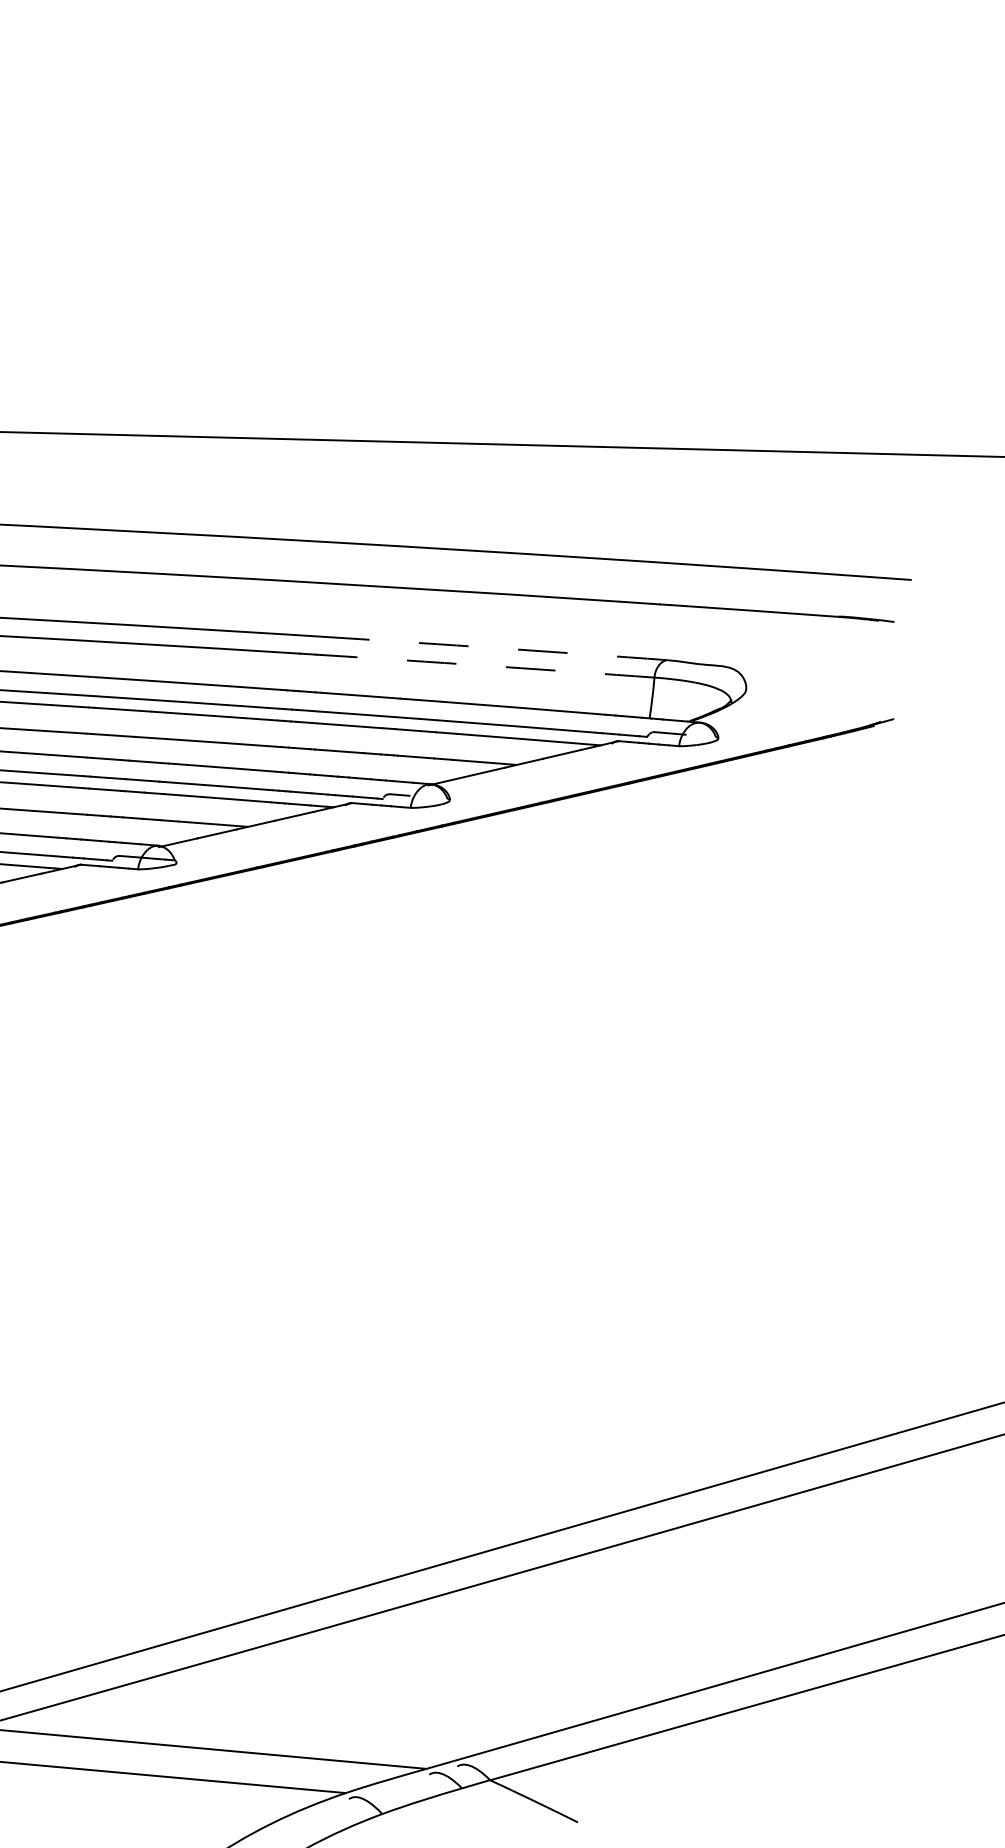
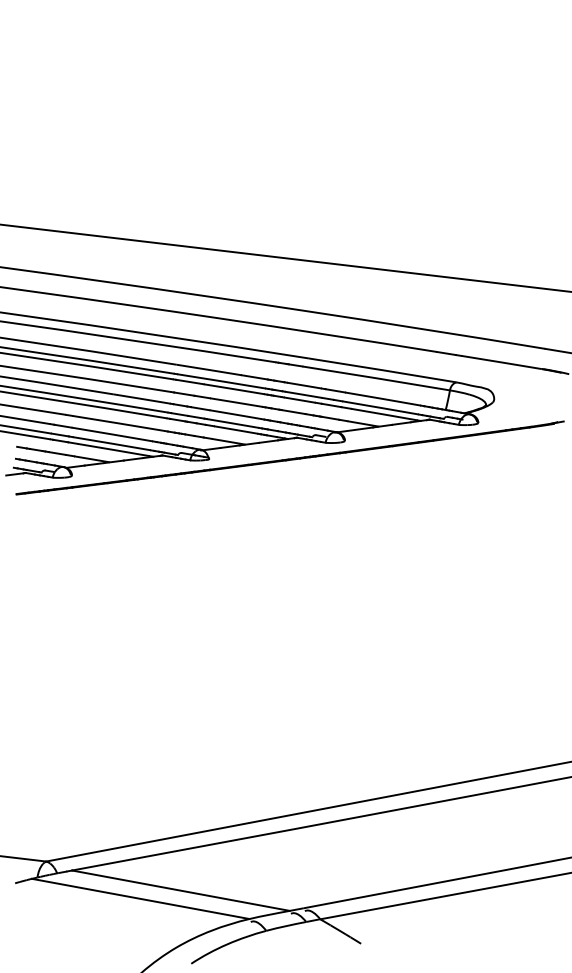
arc: (513, 649) -> (382, 370), dashed -> solid
arc: (502, 667) -> (376, 378), dashed -> solid

